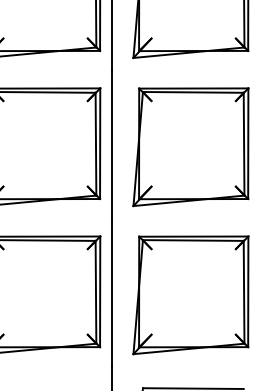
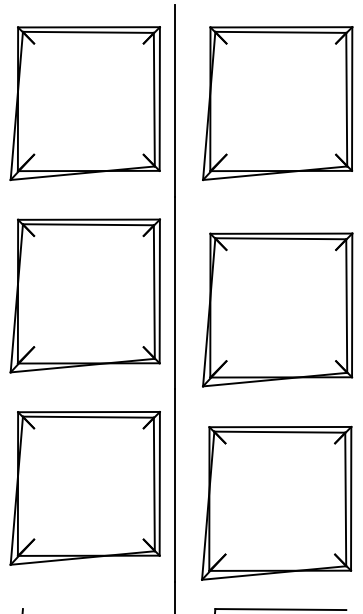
part: (190, 146) -> (277, 309), moved
part: (190, 294) -> (276, 502), moved

